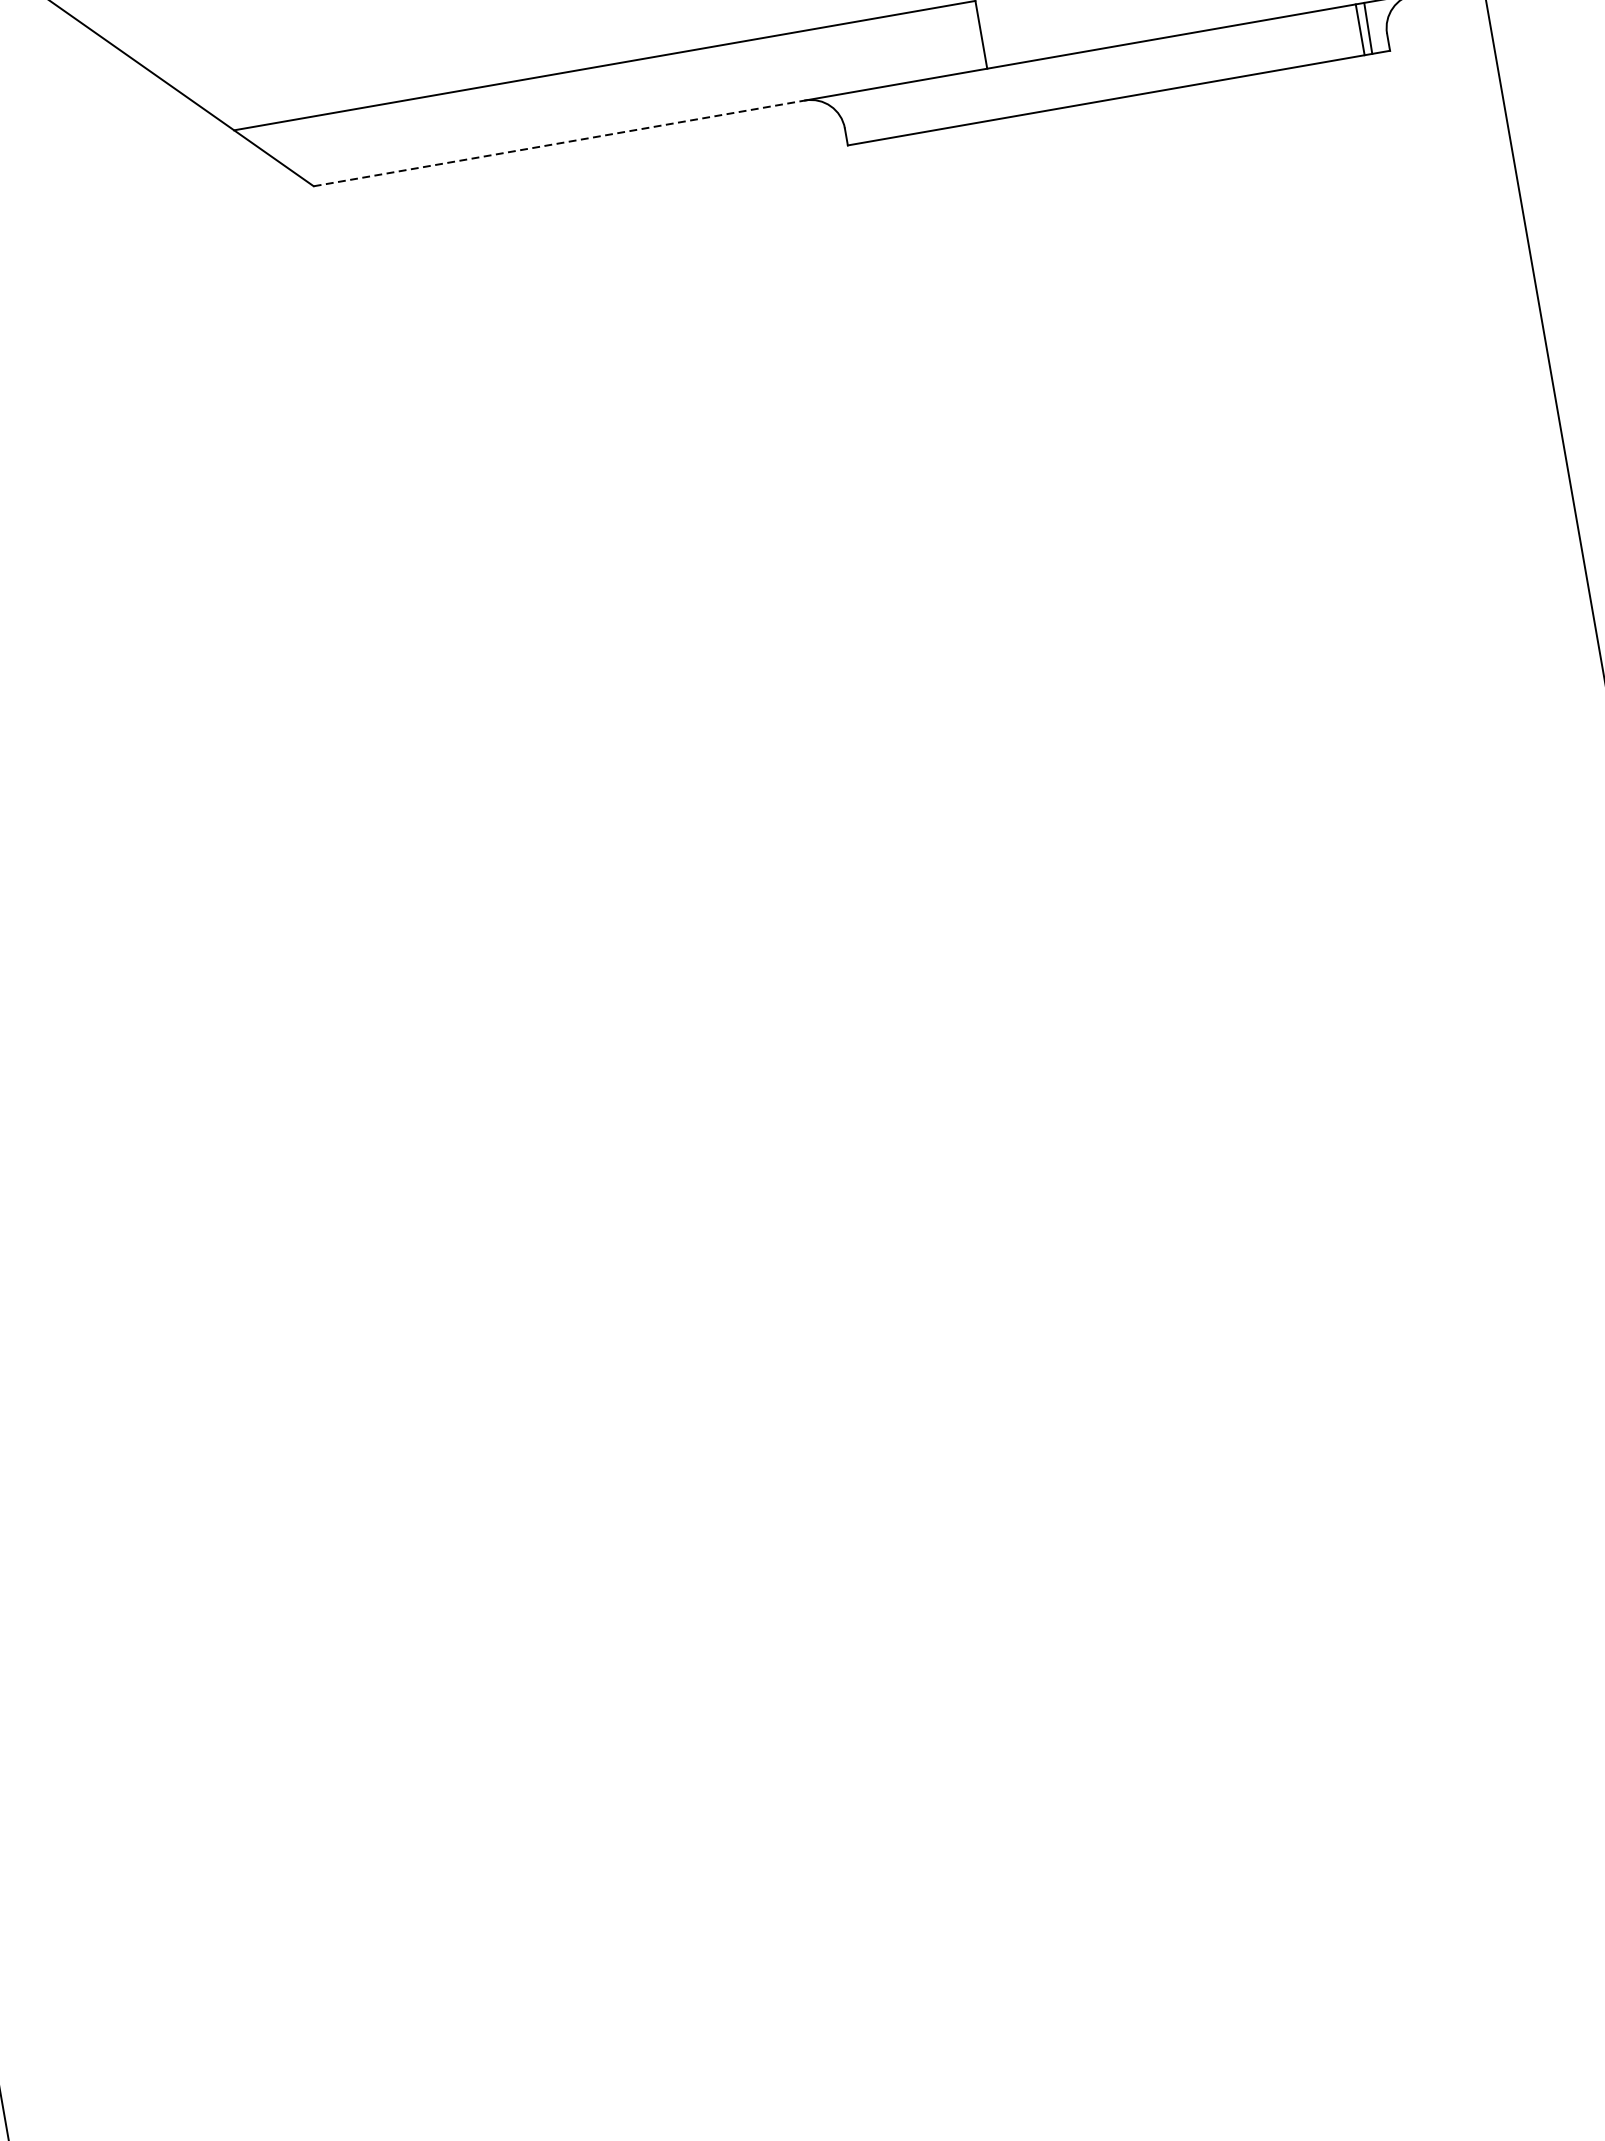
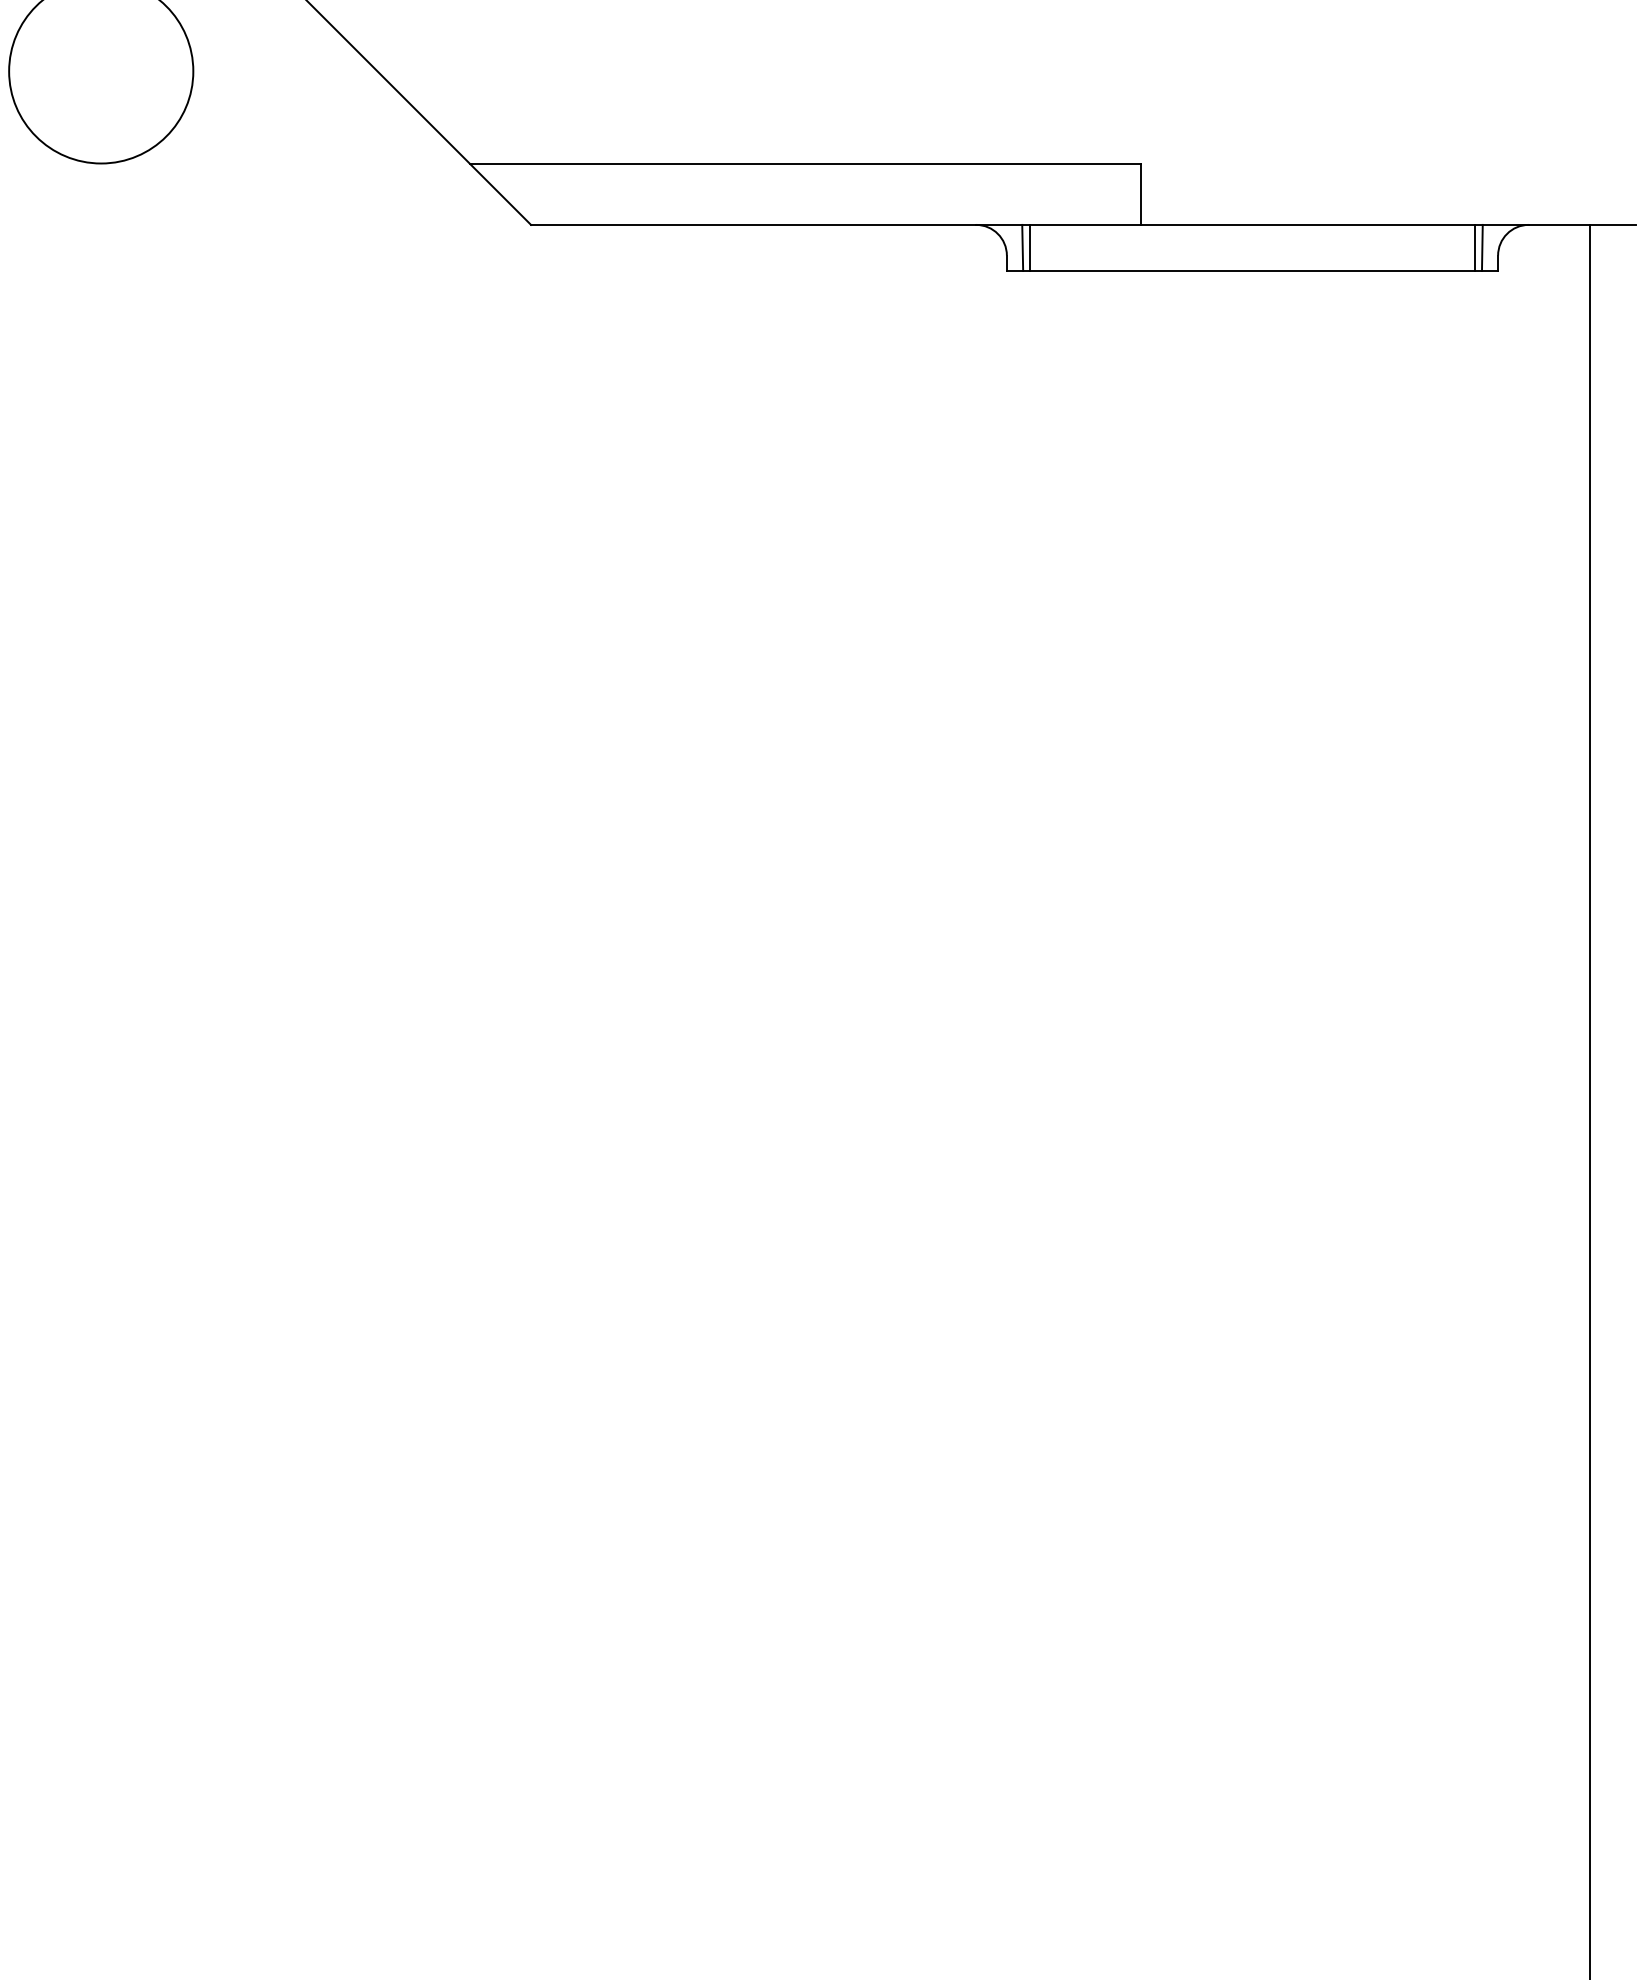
line: (868, 115) -> (1029, 247), added
line: (860, 116) -> (1022, 247), added
line: (559, 142) -> (753, 224), dashed -> solid

